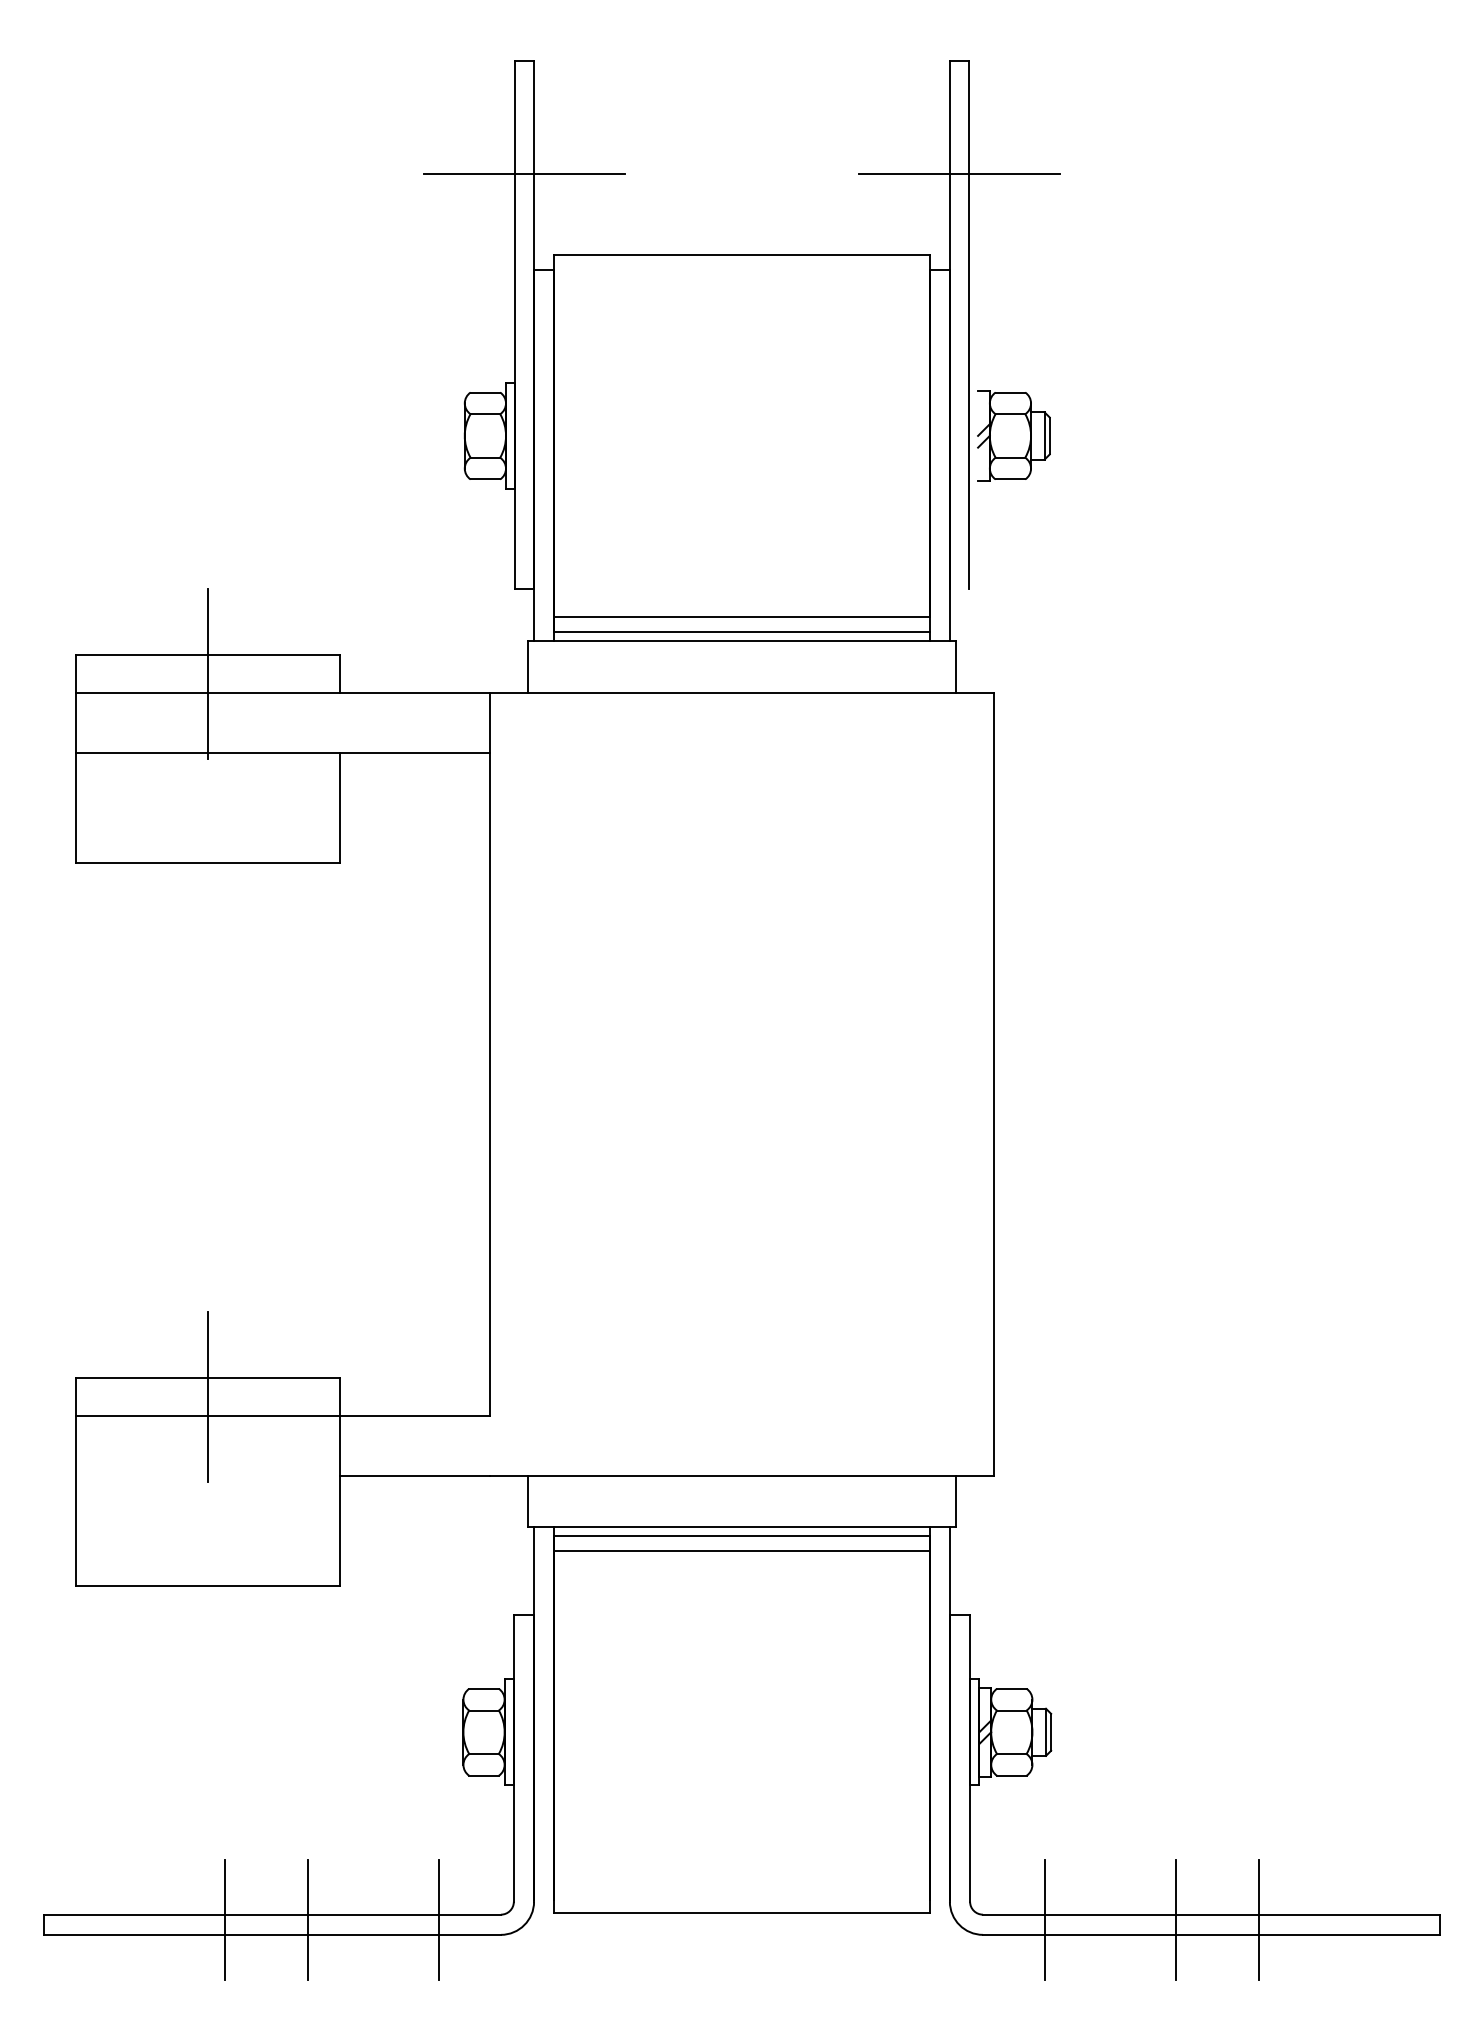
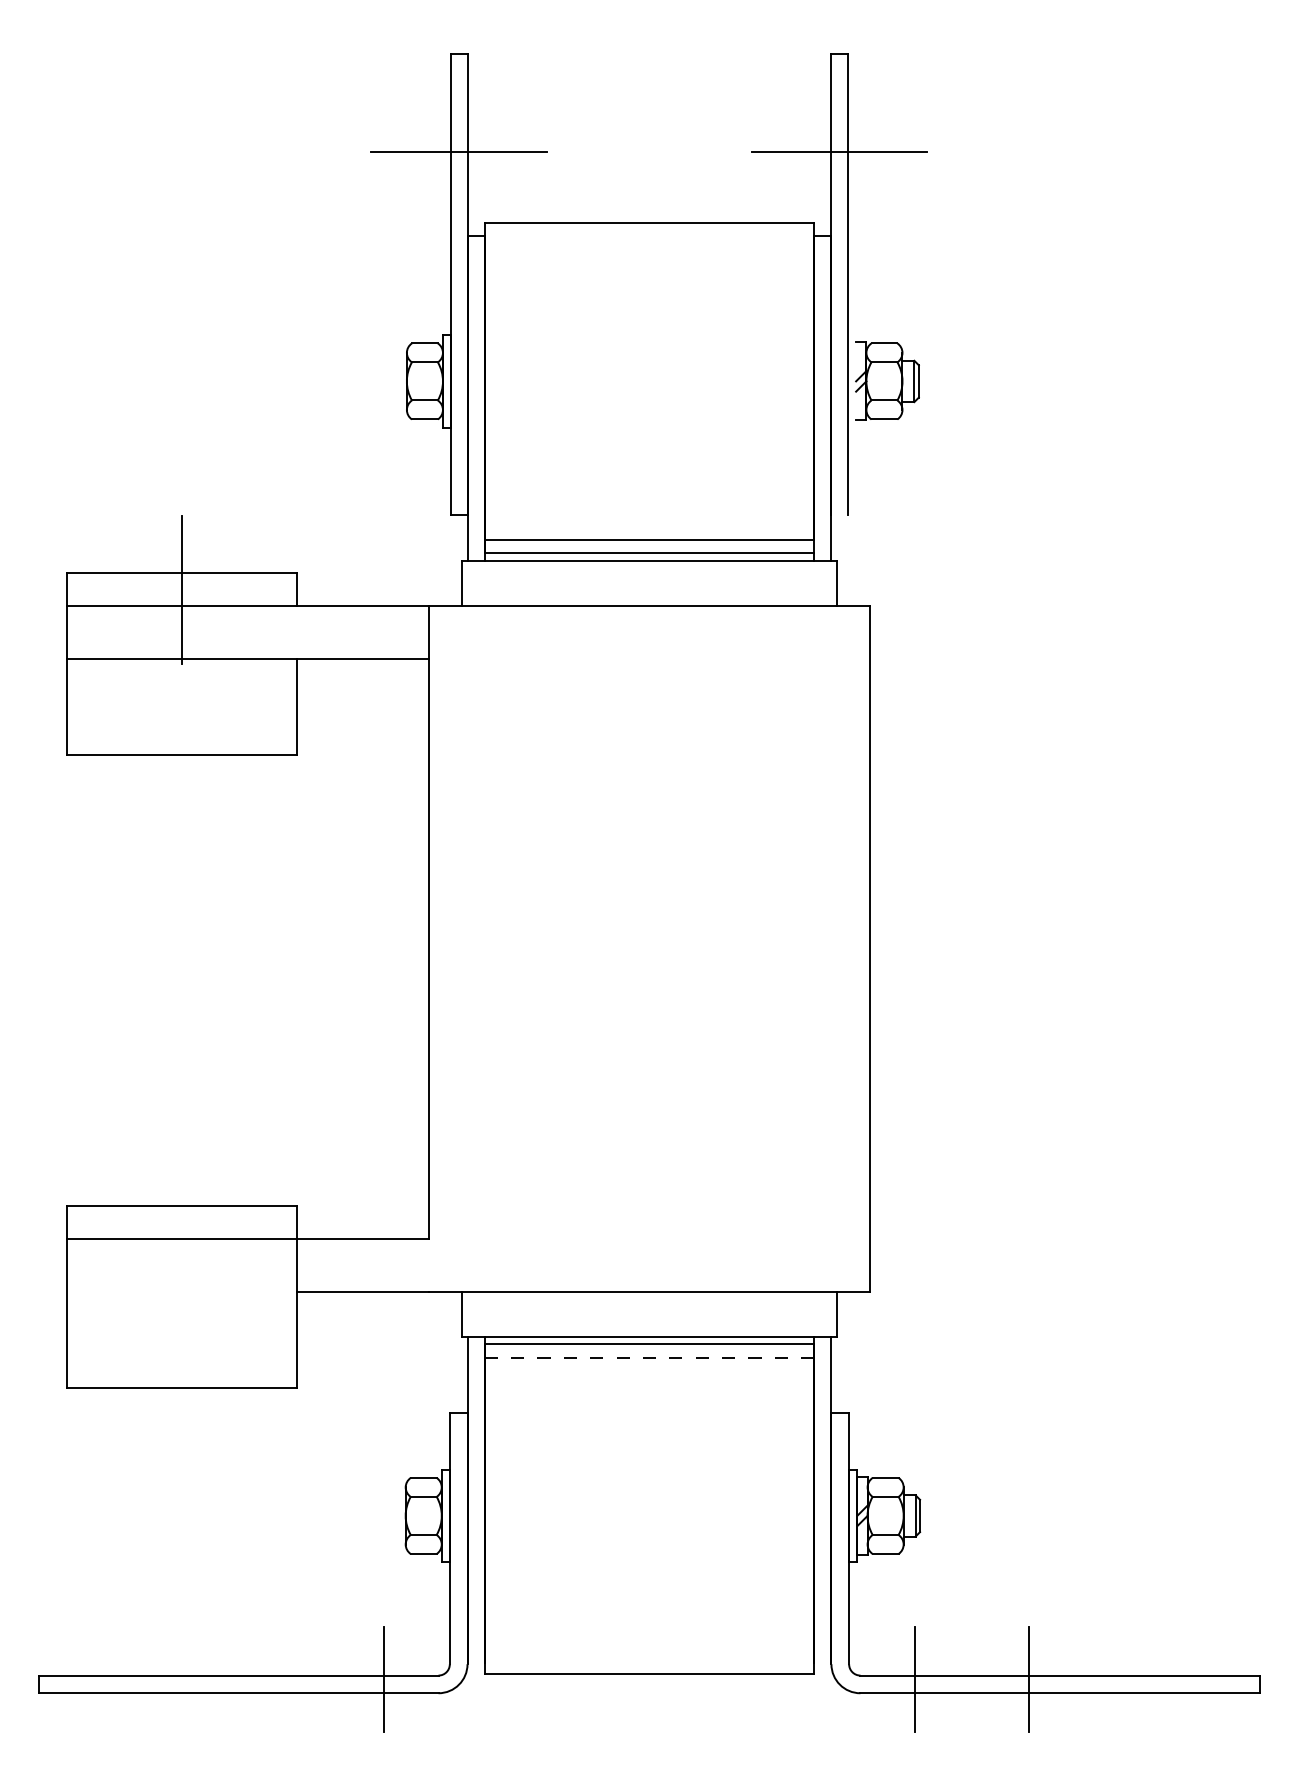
line: (208, 1396) -> (182, 1222), removed
line: (742, 1551) -> (649, 1357), solid -> dashed
line: (225, 1919) -> (197, 1679), removed
line: (307, 1919) -> (269, 1679), removed
line: (1258, 1919) -> (1101, 1679), removed

